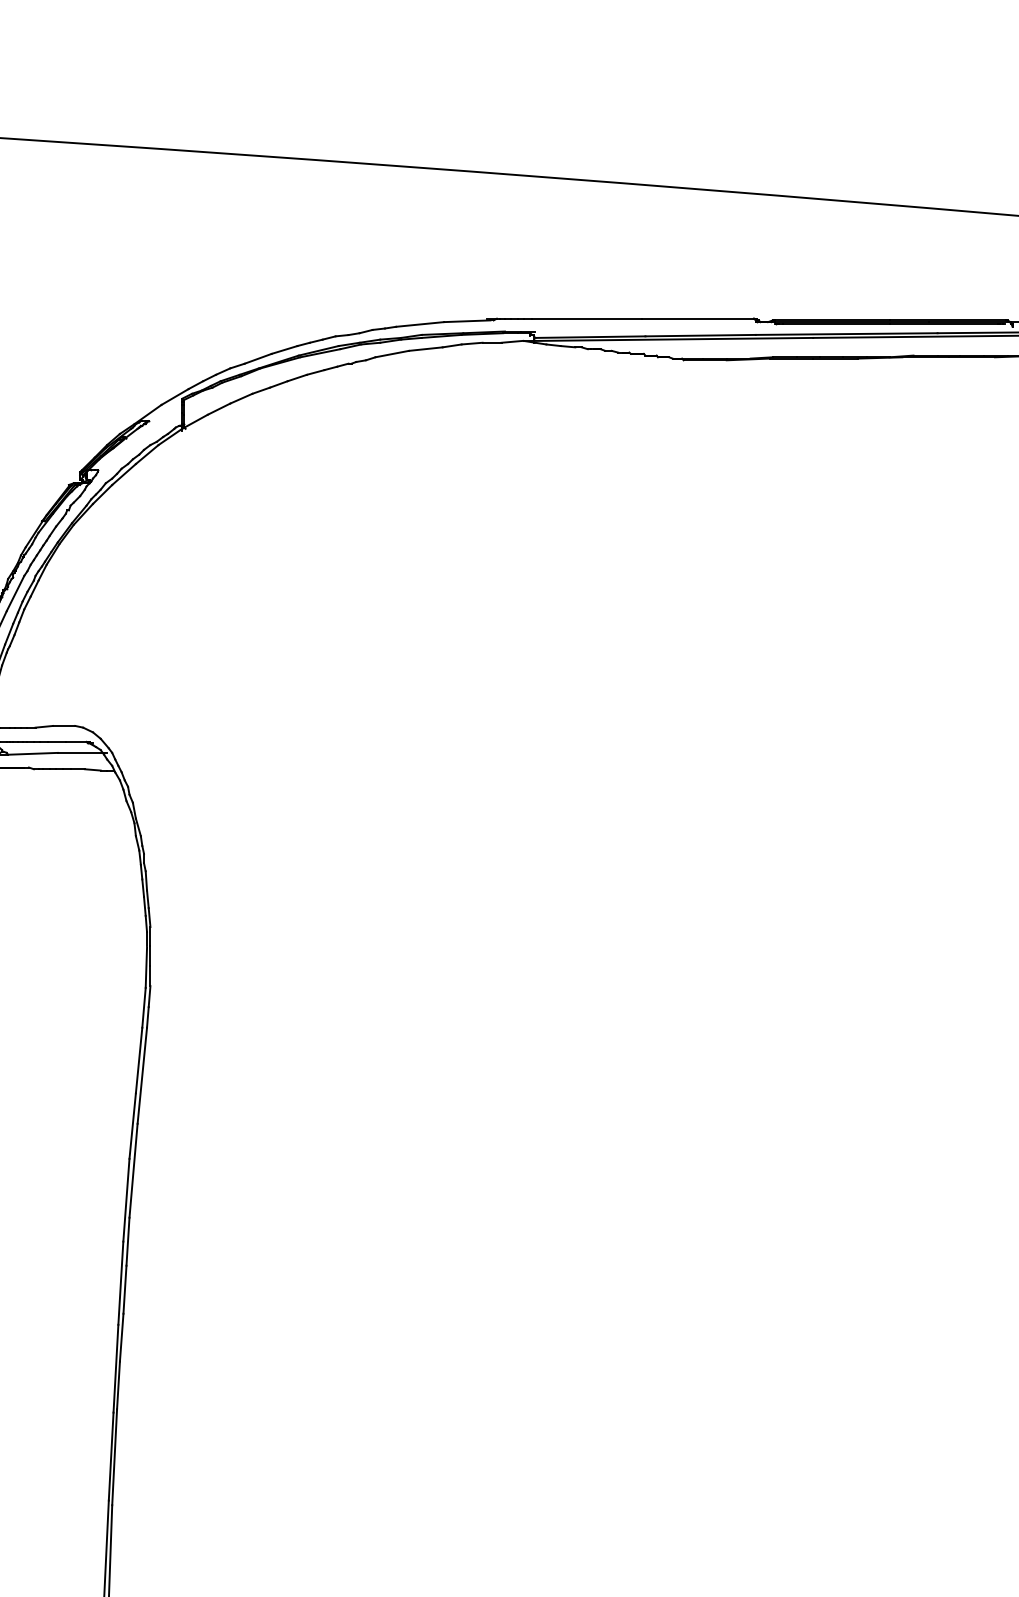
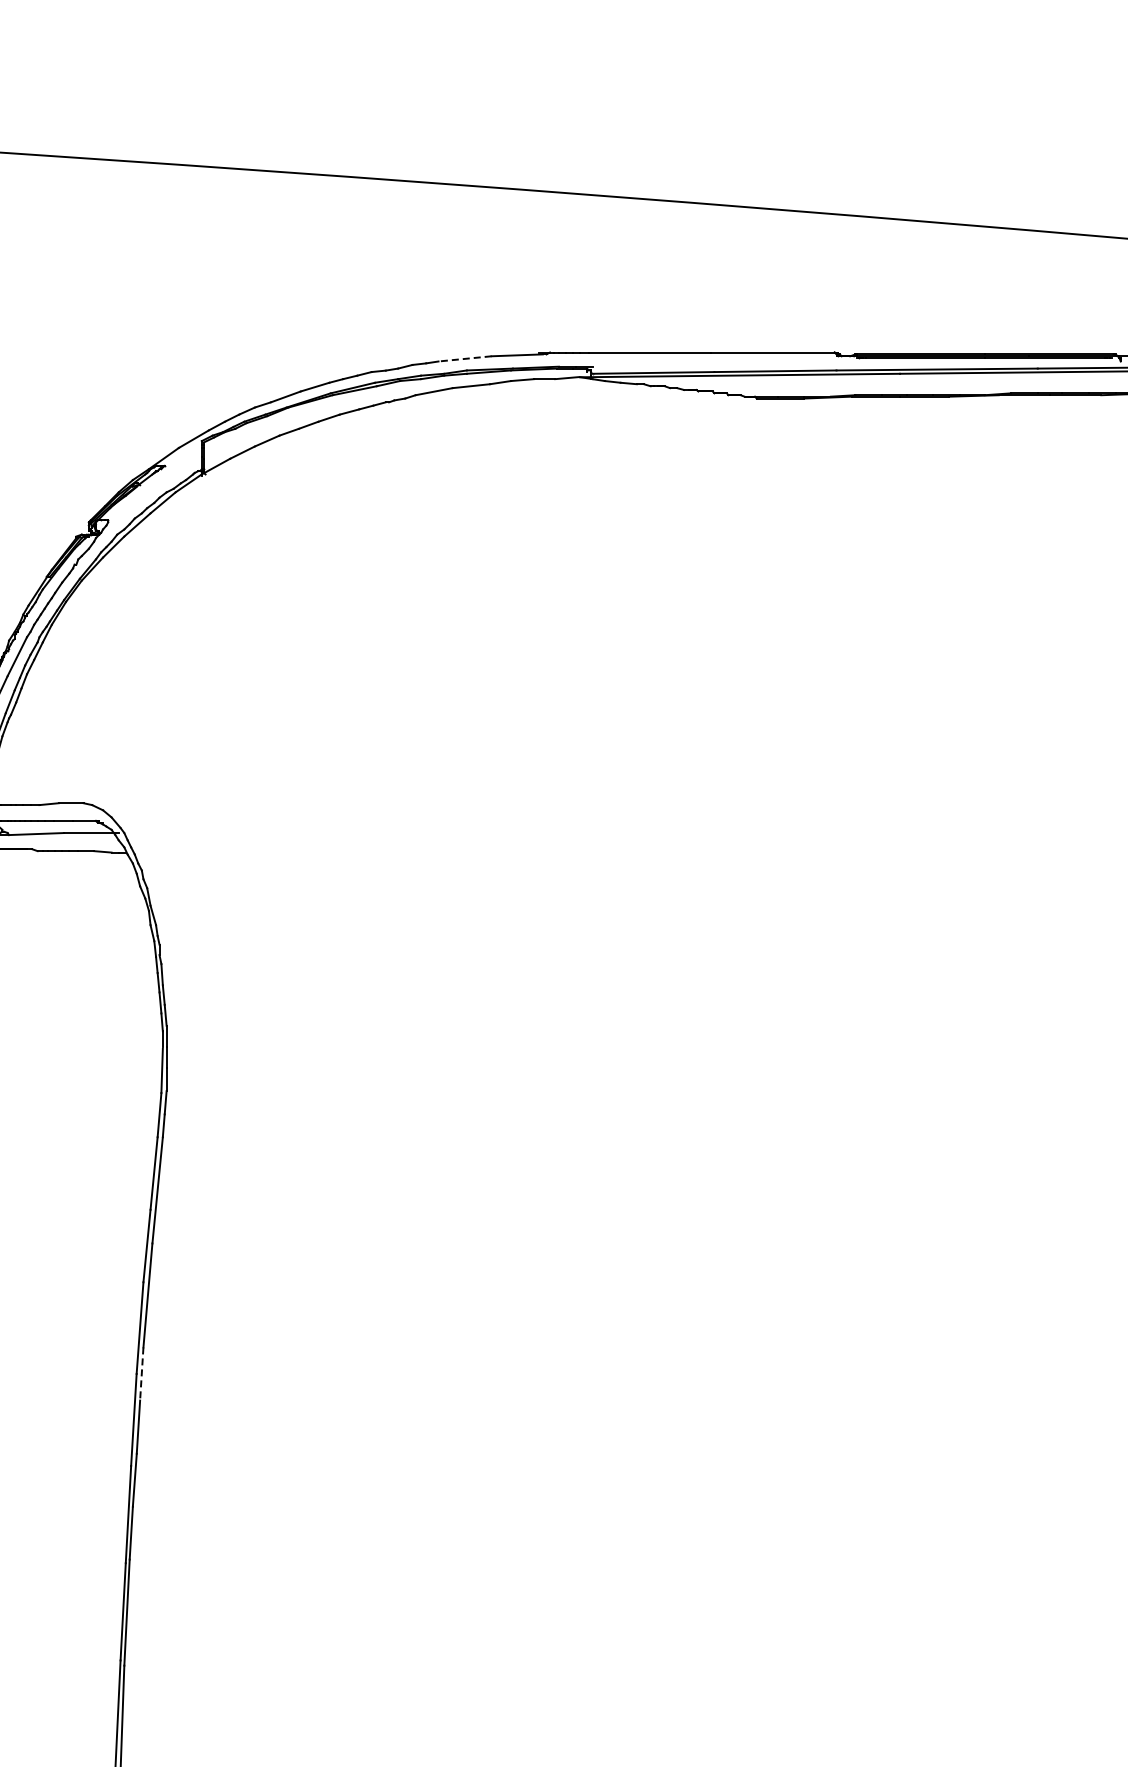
line: (420, 324) -> (465, 358), solid -> dashed
line: (127, 1242) -> (141, 1374), solid -> dashed

